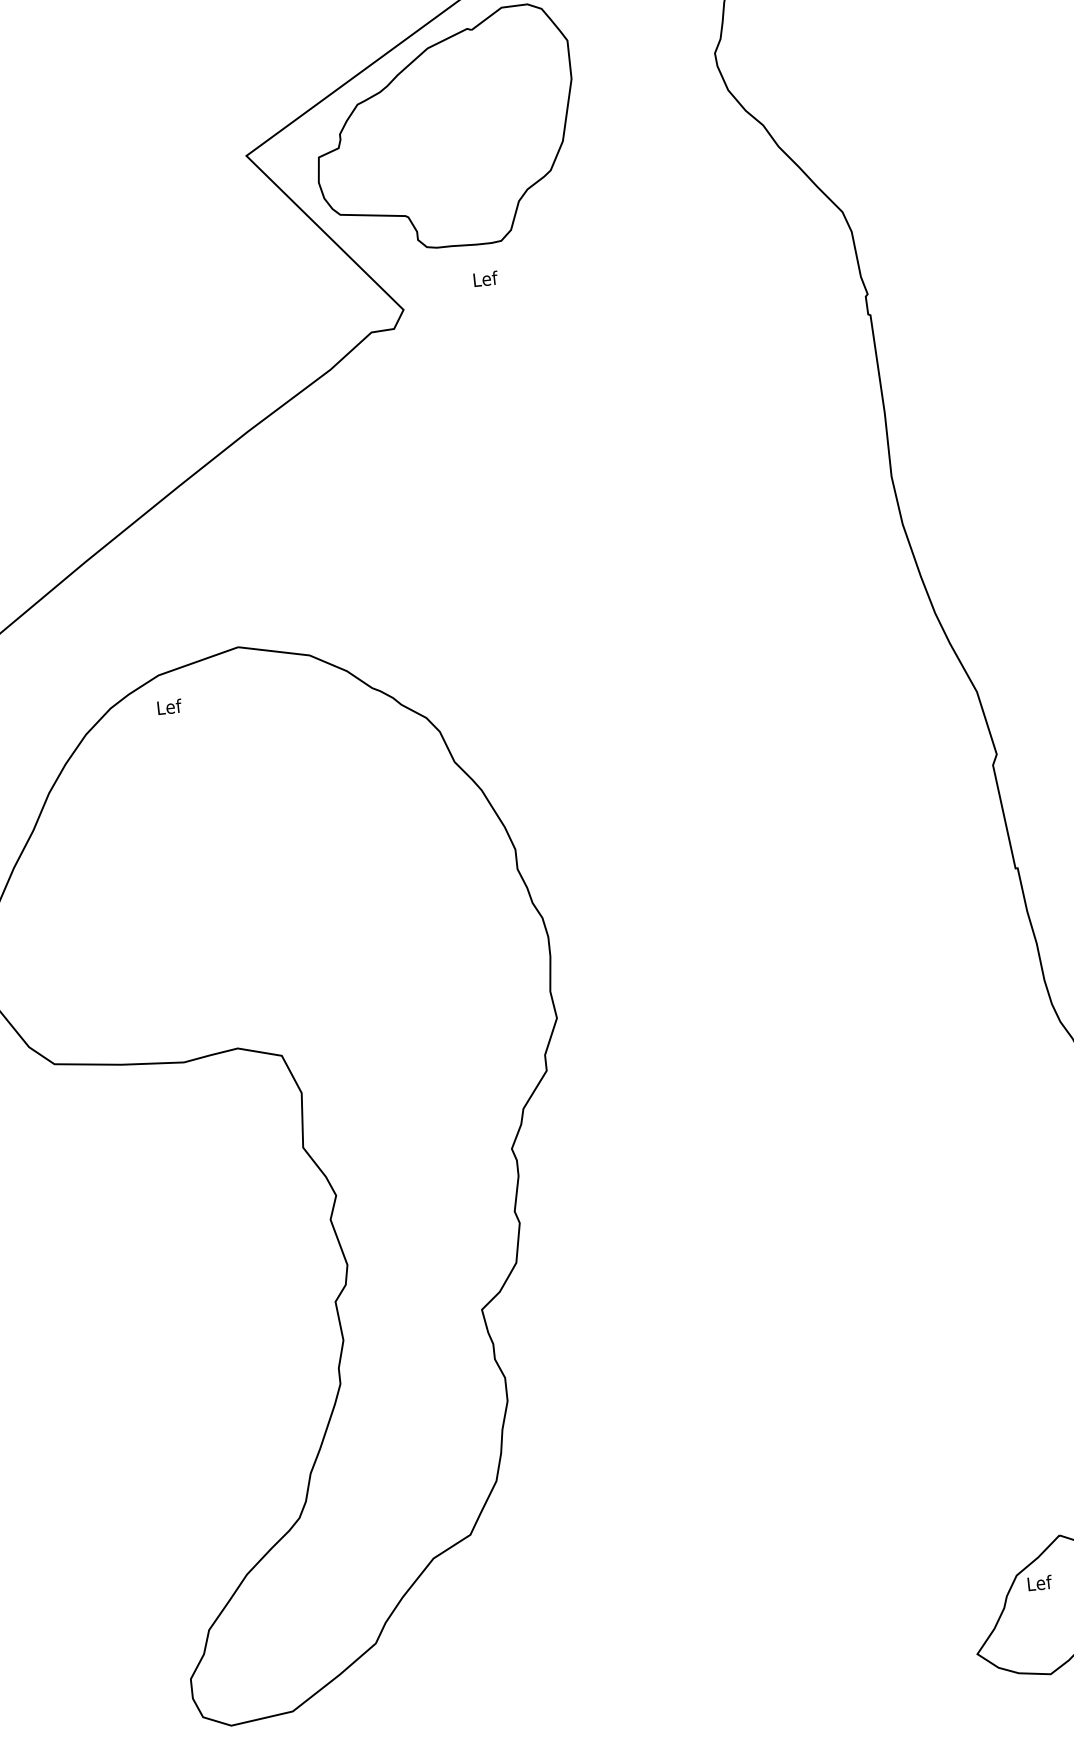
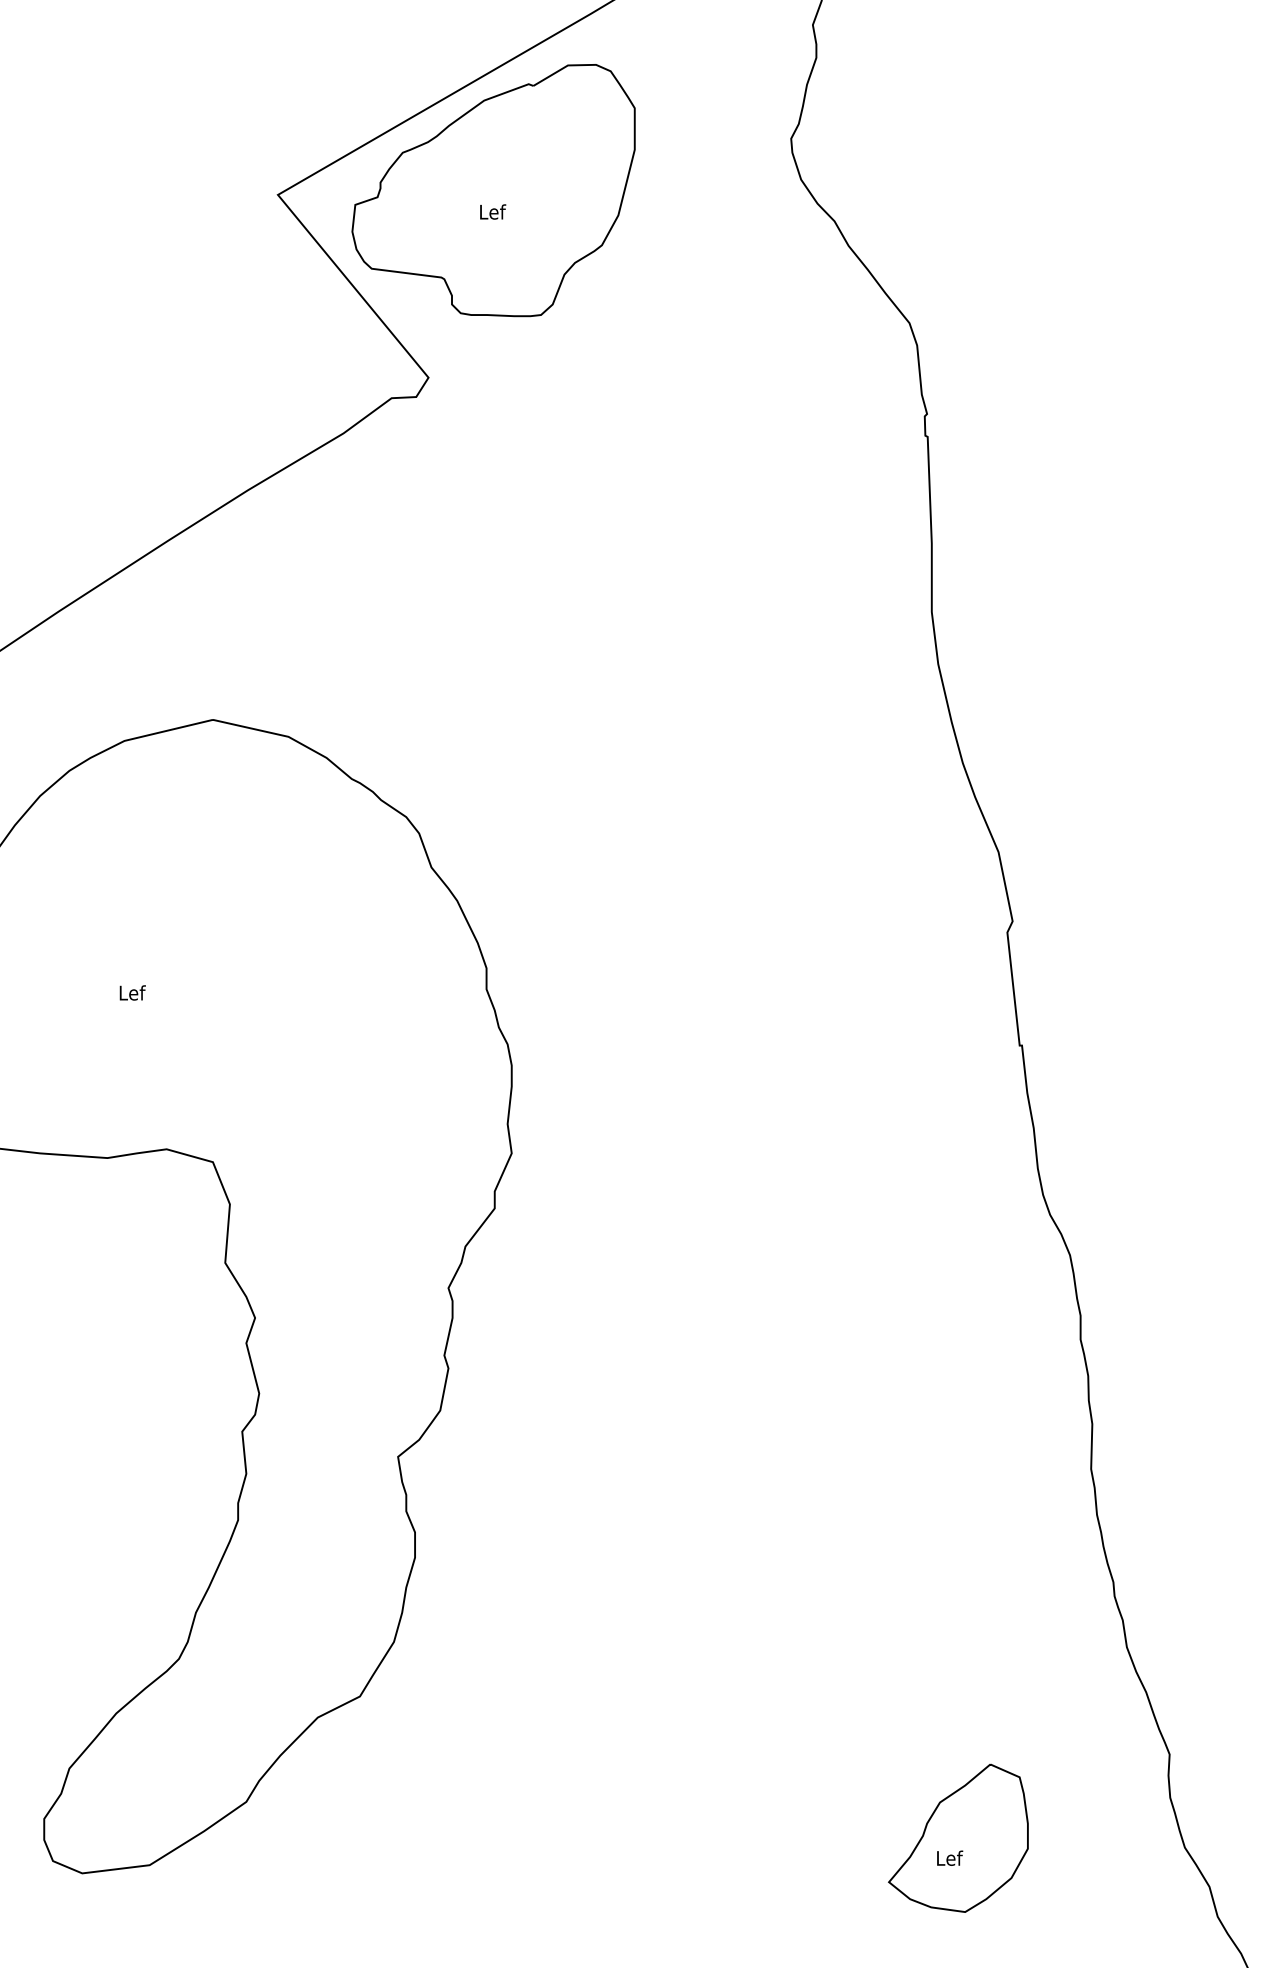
text: (486, 278) -> (493, 211), moved
text: (169, 706) -> (132, 992), moved
text: (1040, 1582) -> (950, 1857), moved

